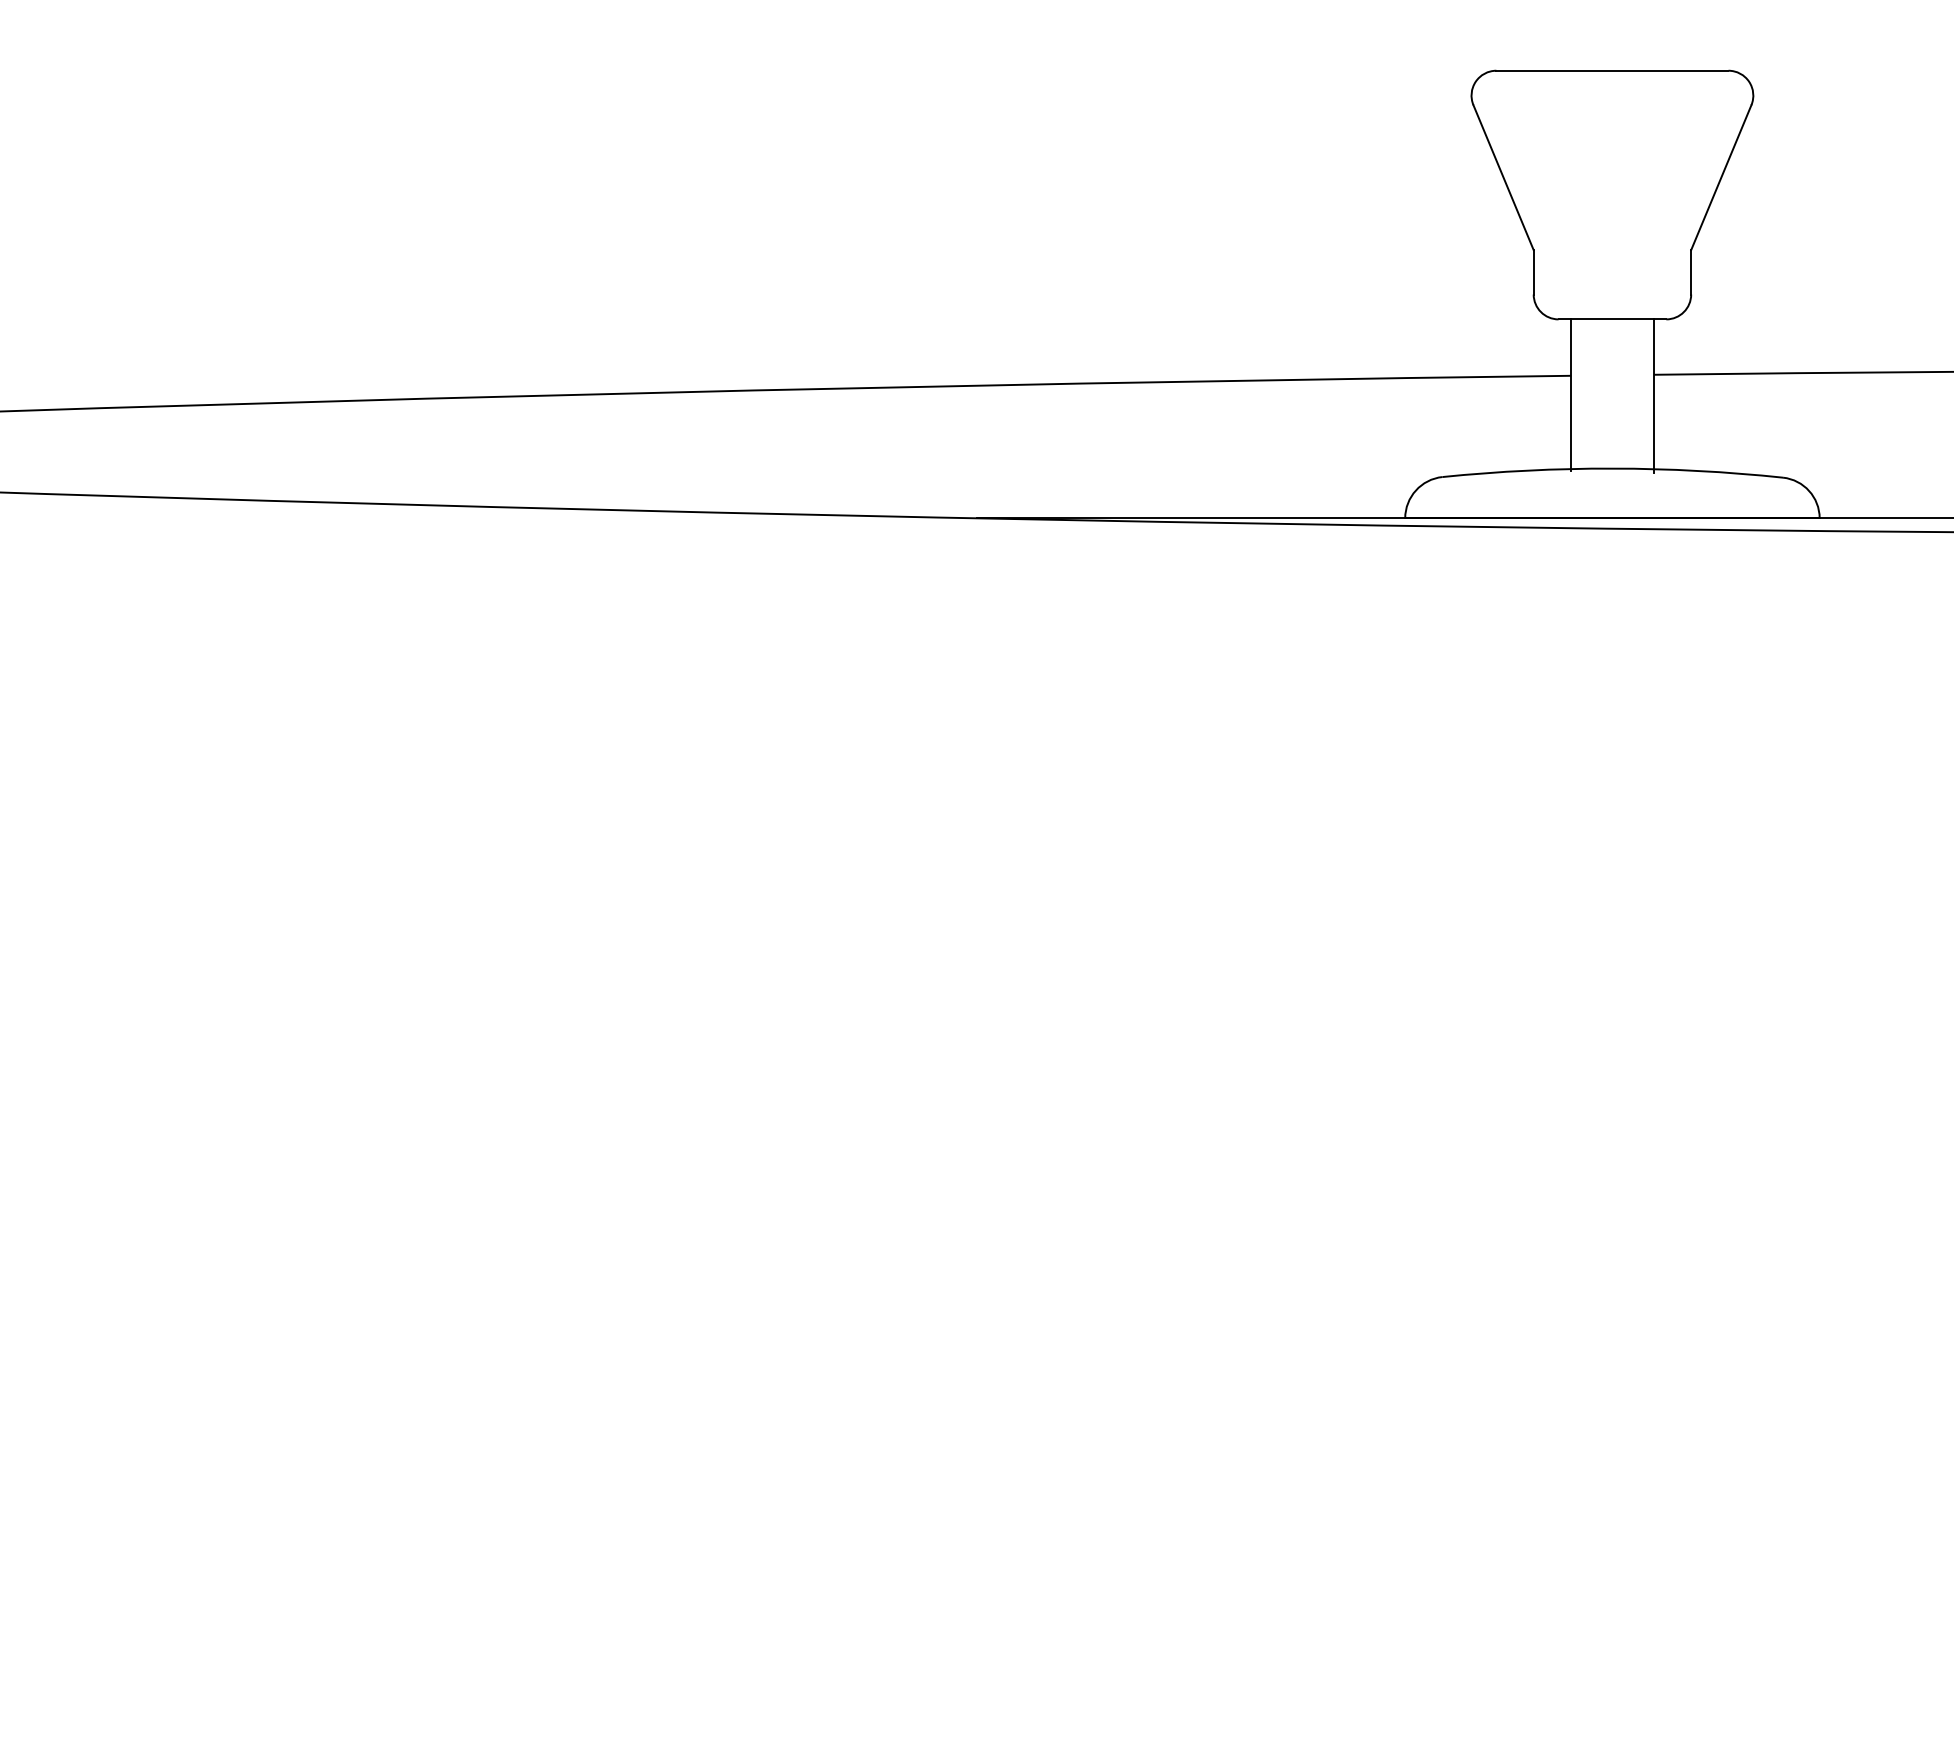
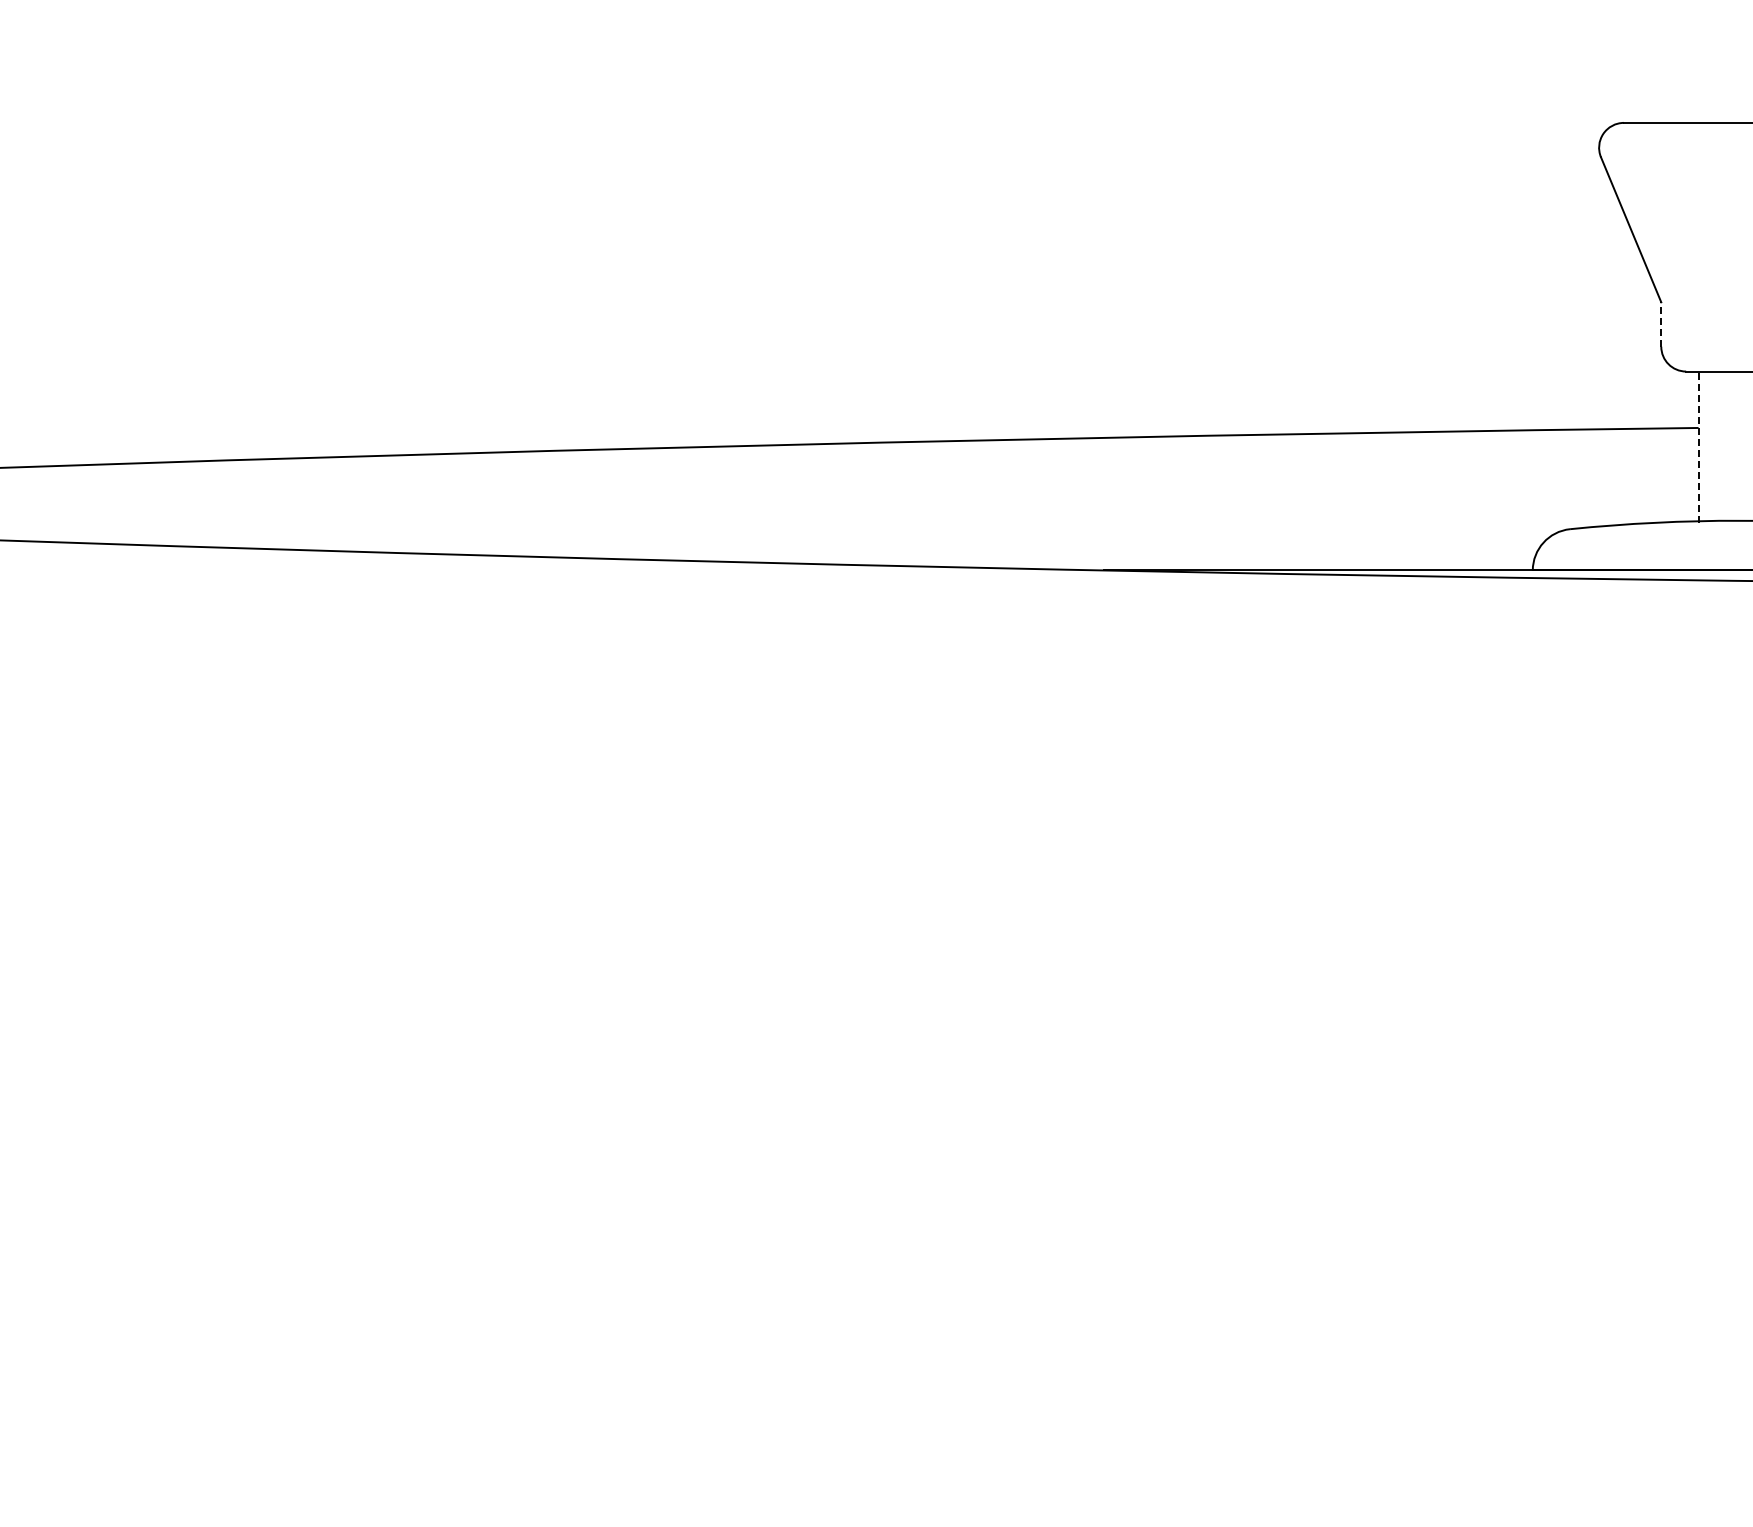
line: (1533, 271) -> (1661, 323), solid -> dashed
line: (1571, 394) -> (1699, 446), solid -> dashed

